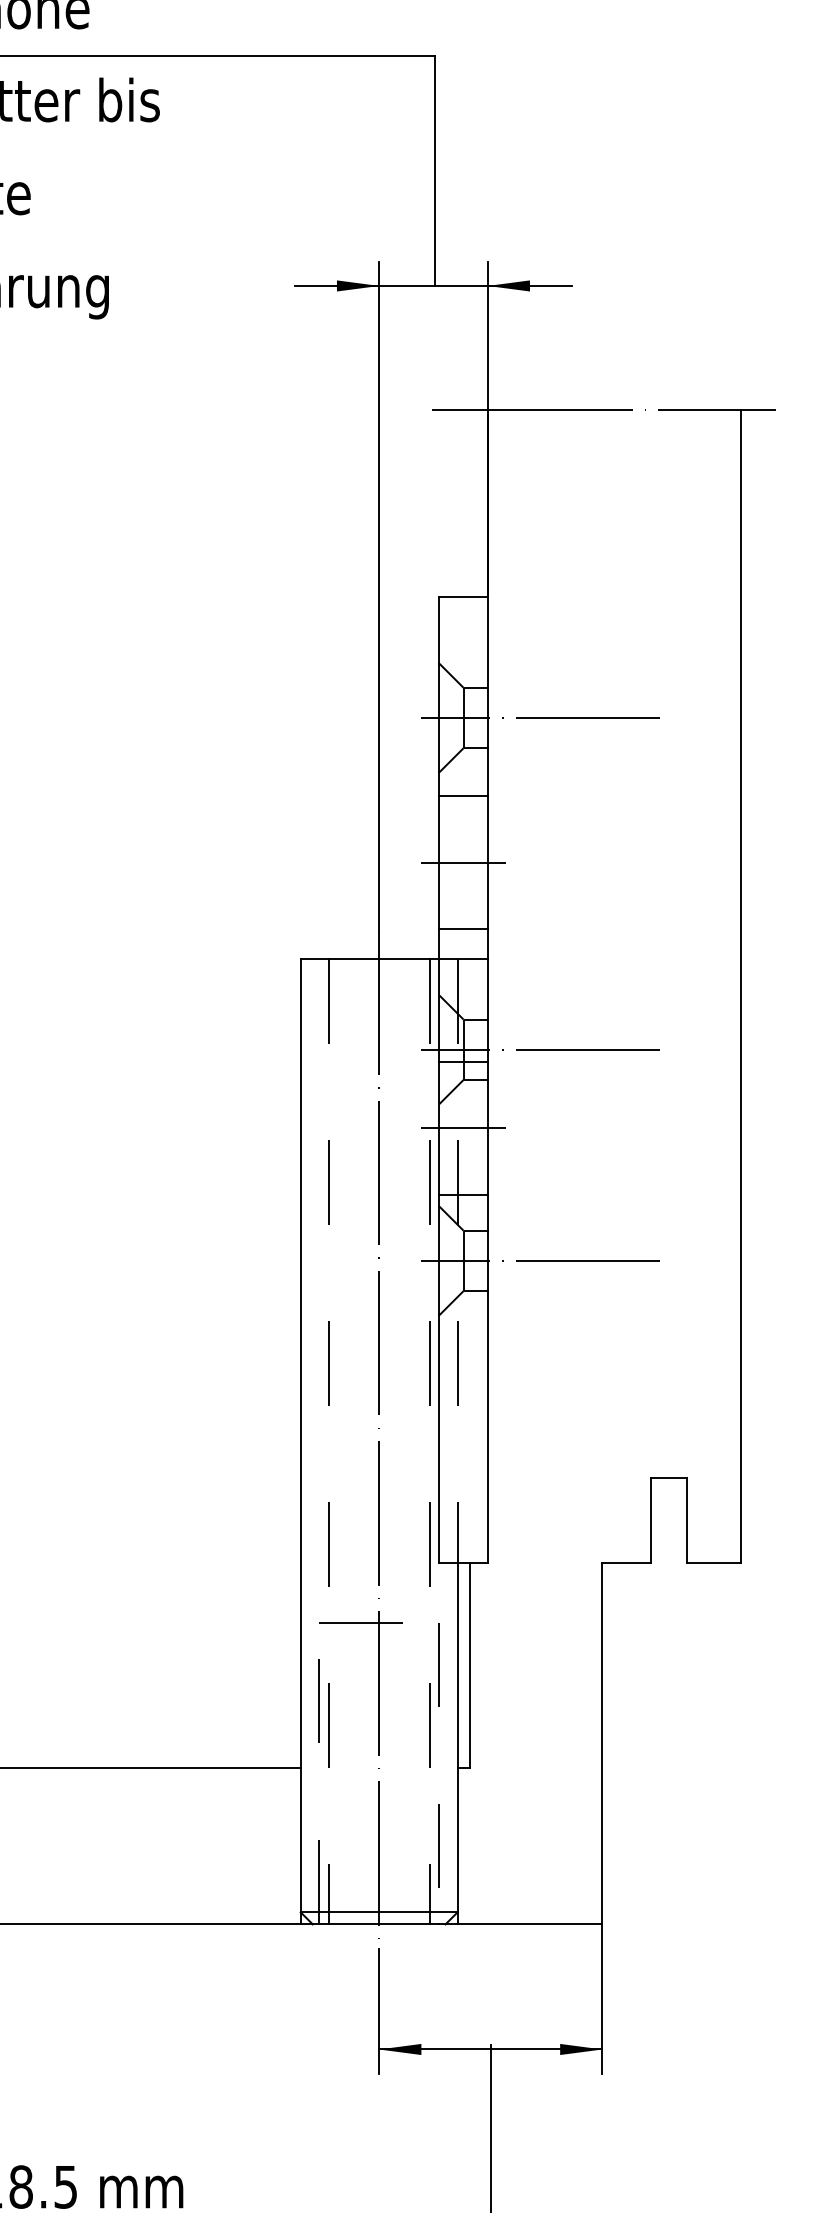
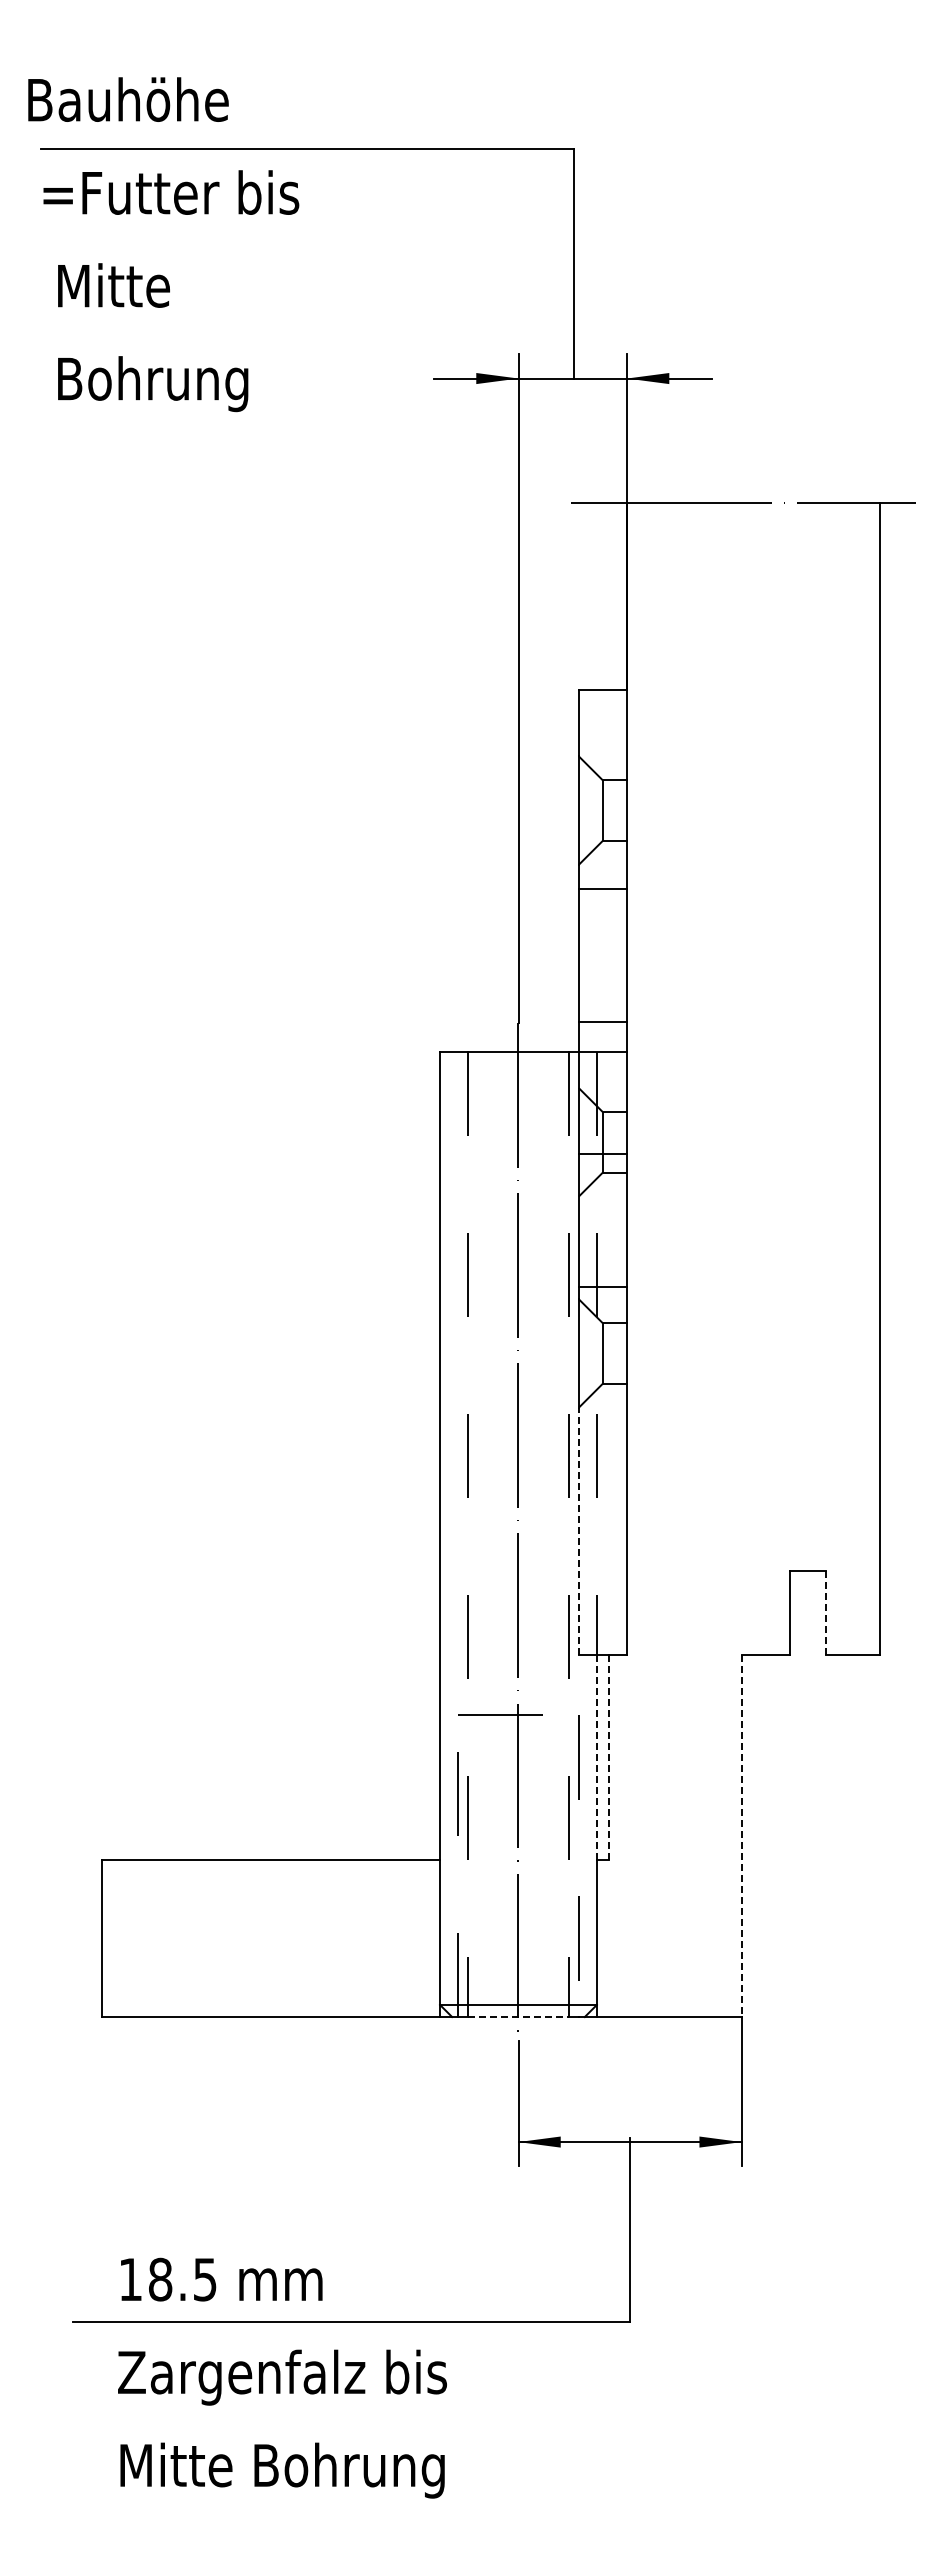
line: (540, 717) -> (679, 810), removed
line: (463, 862) -> (602, 955), removed
line: (540, 1049) -> (679, 1142), removed
line: (463, 1127) -> (602, 1220), removed
line: (540, 1260) -> (679, 1353), removed
line: (439, 1438) -> (578, 1531), solid -> dashed
line: (687, 1520) -> (826, 1613), solid -> dashed
line: (457, 1664) -> (596, 1757), solid -> dashed
line: (469, 1664) -> (608, 1757), solid -> dashed
line: (602, 1743) -> (741, 1836), solid -> dashed
line: (379, 1924) -> (518, 2017), solid -> dashed

